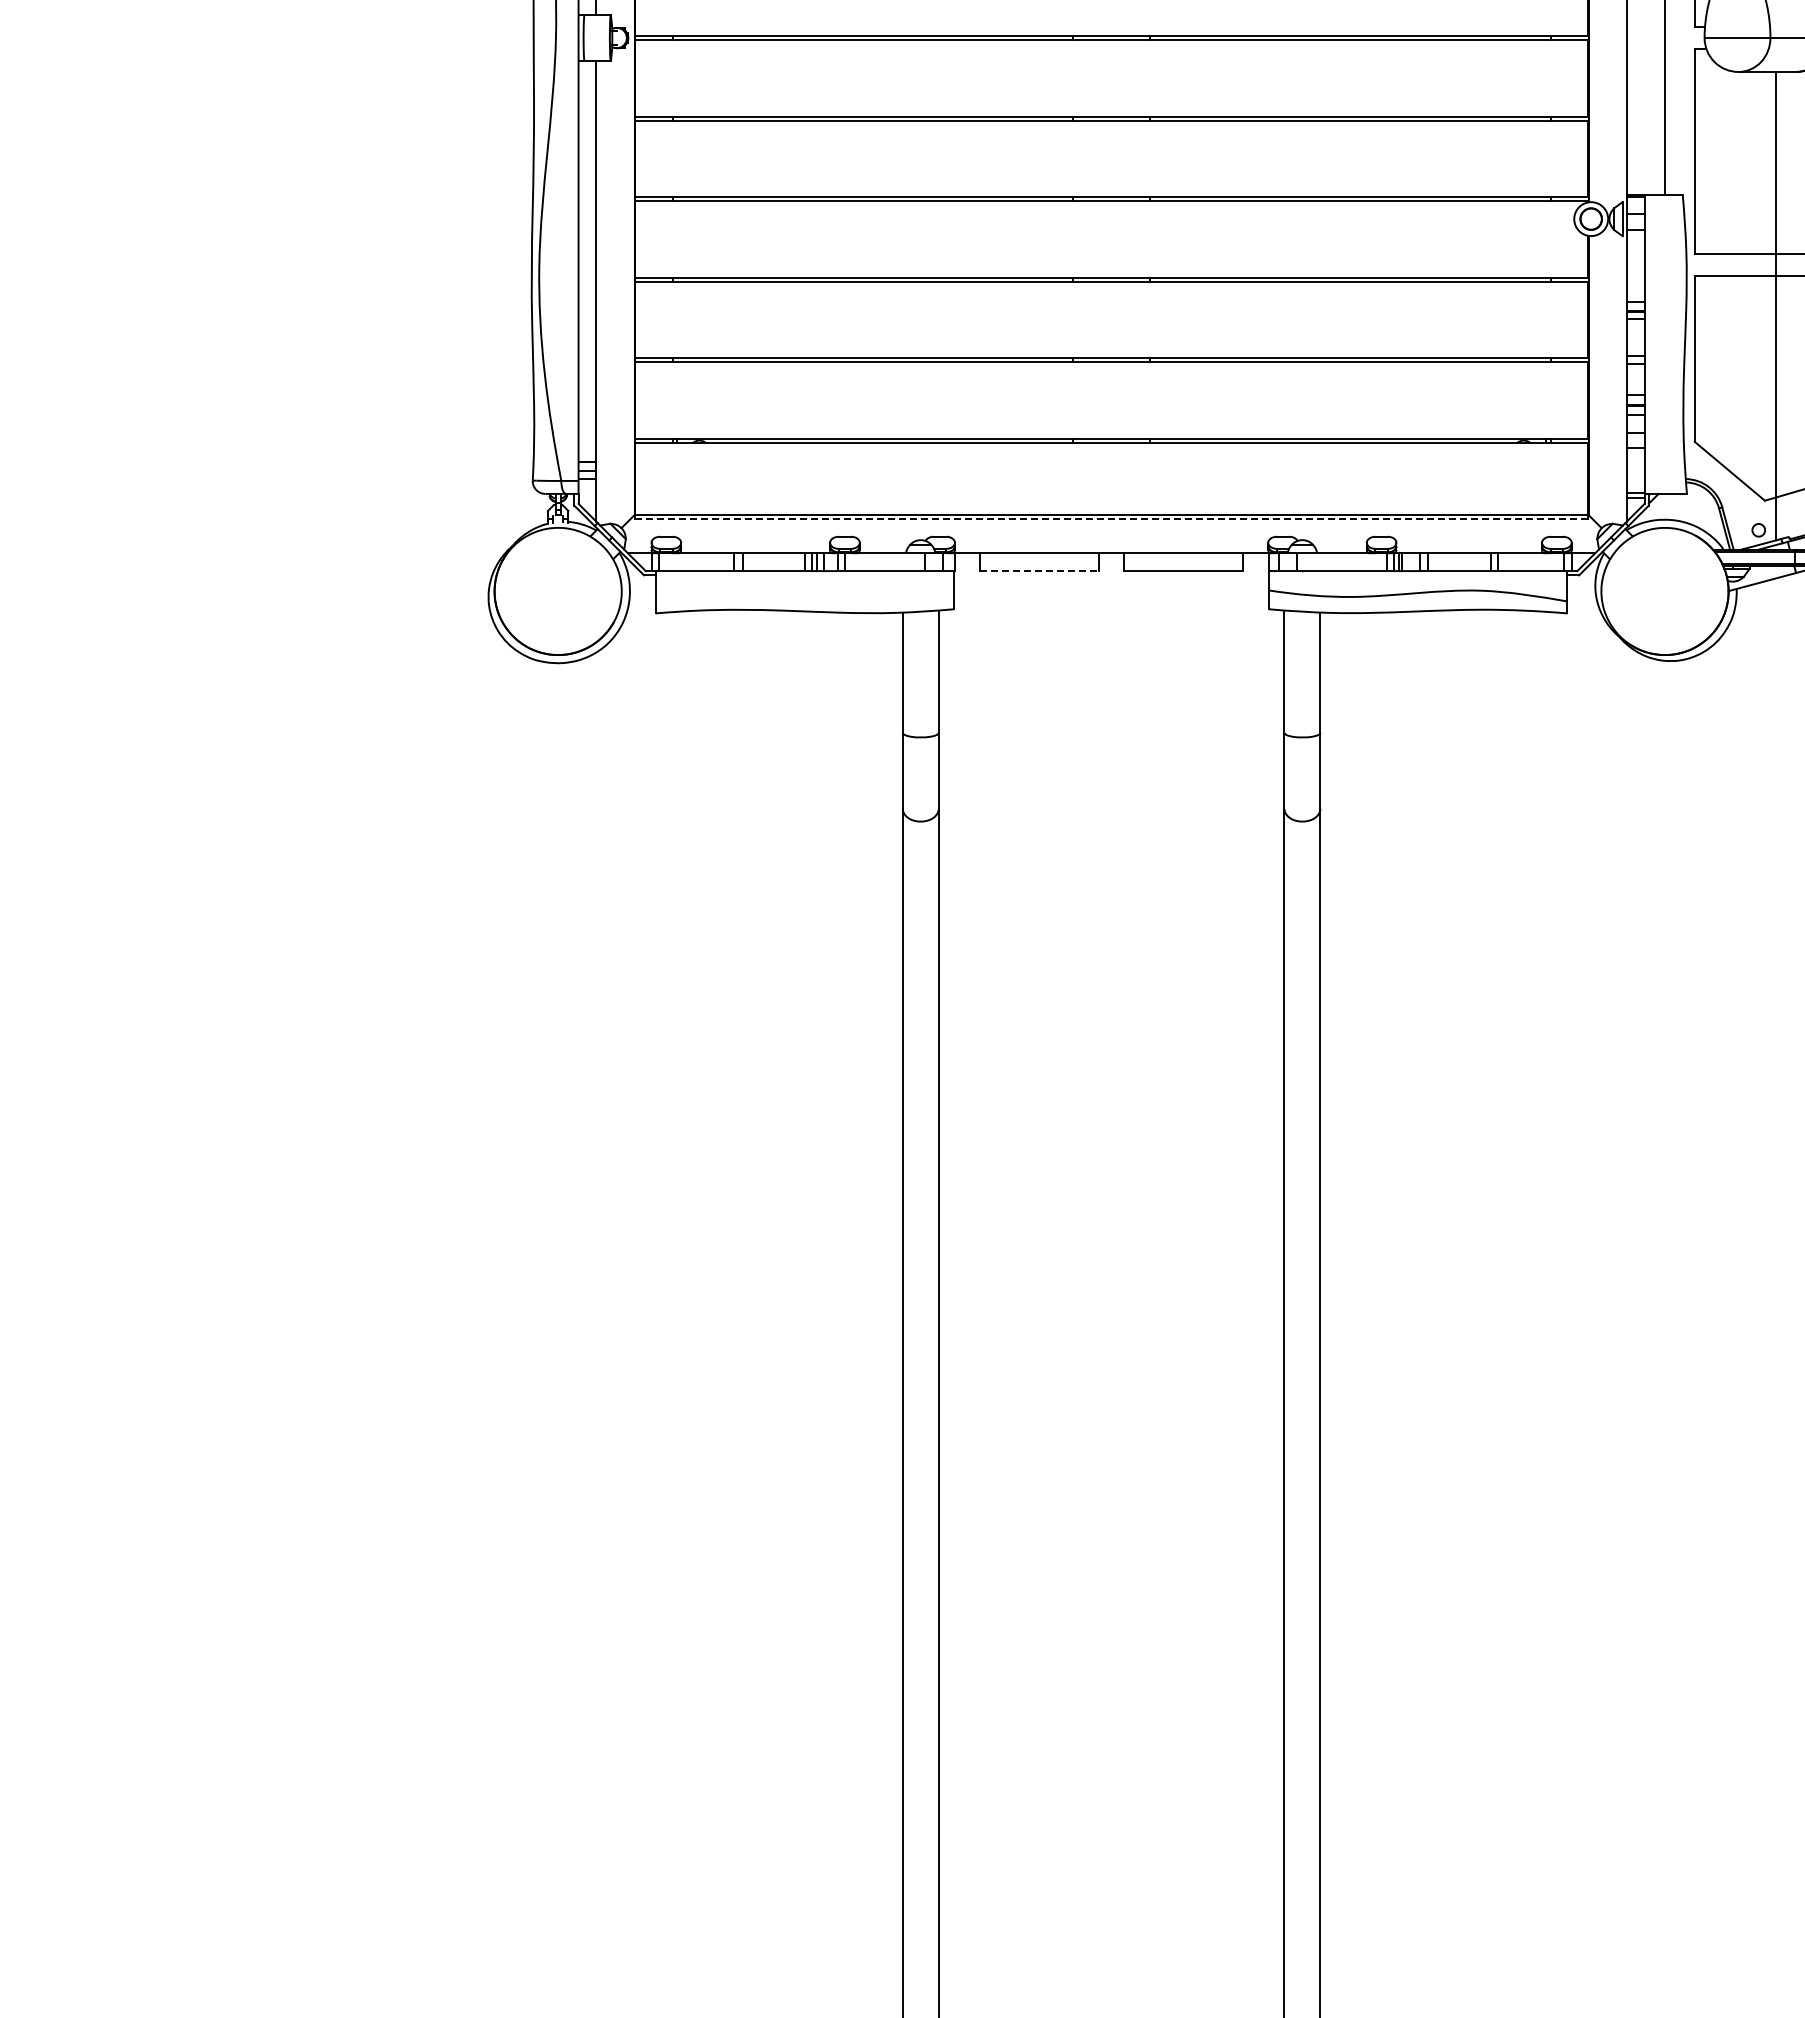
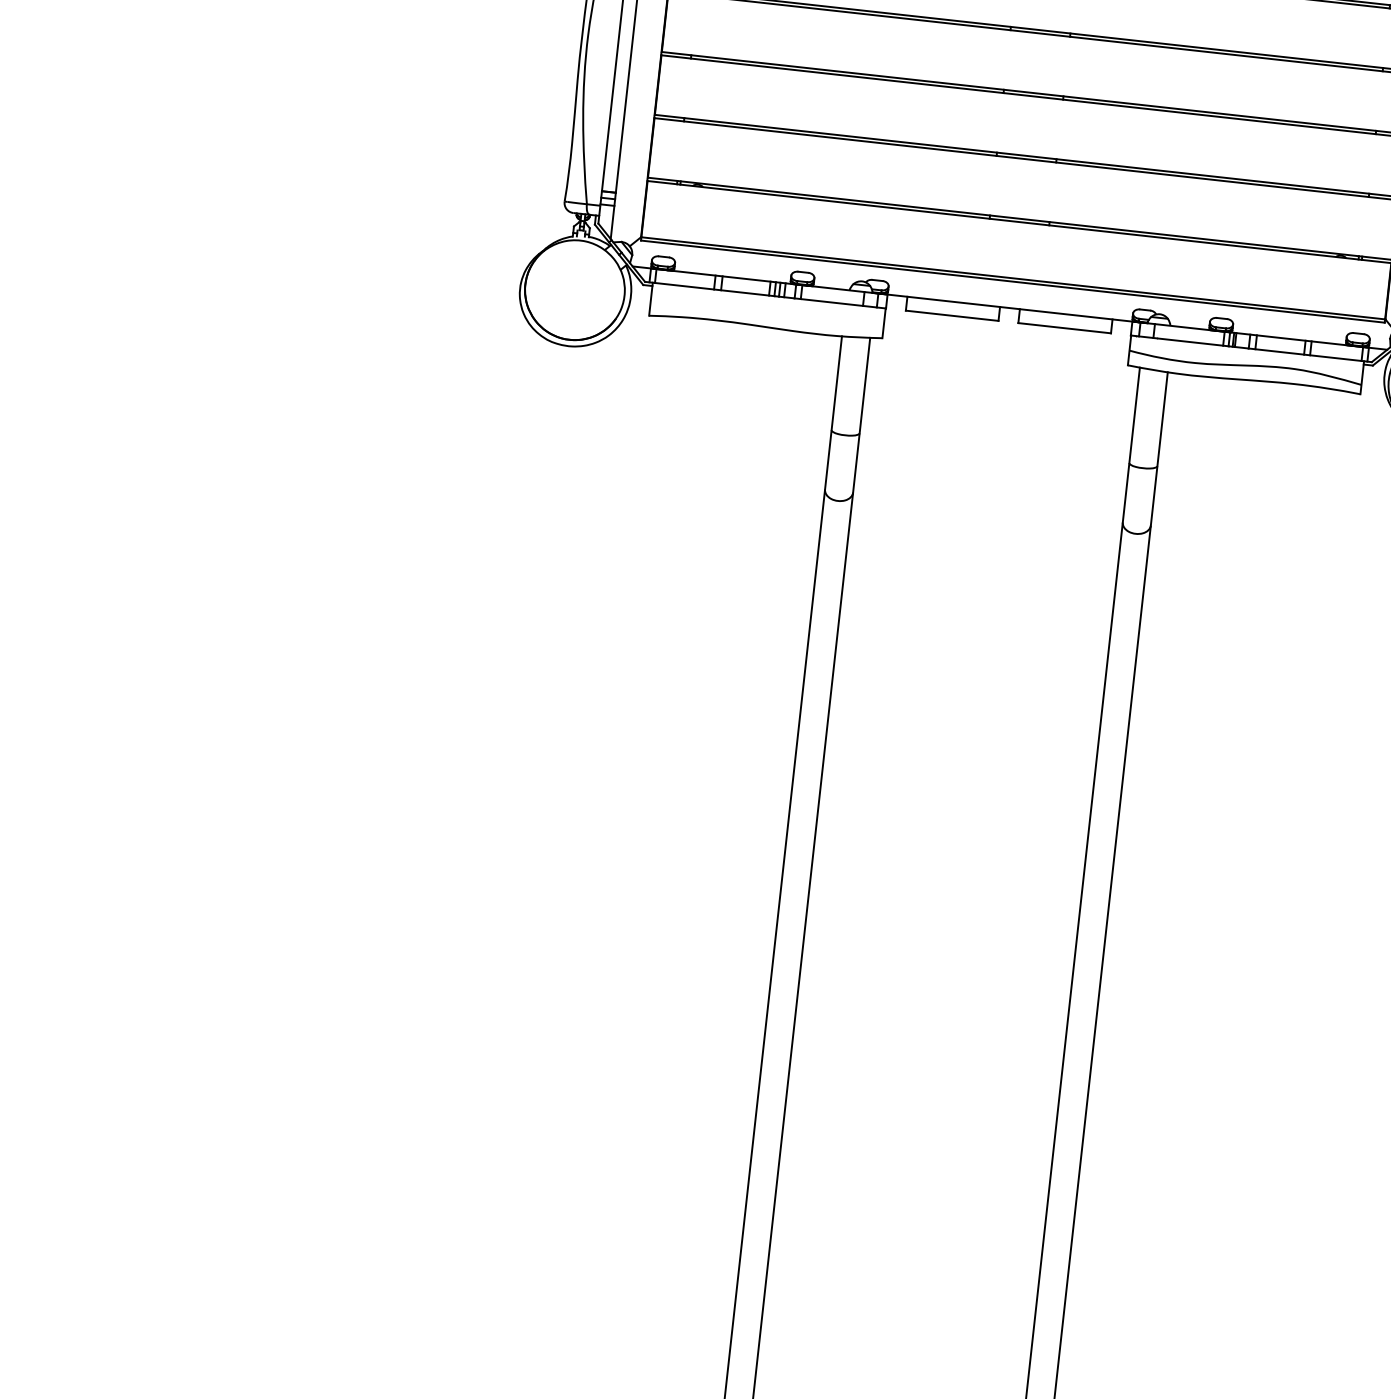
line: (1111, 519) -> (1012, 281), dashed -> solid
line: (1040, 571) -> (952, 316), dashed -> solid

